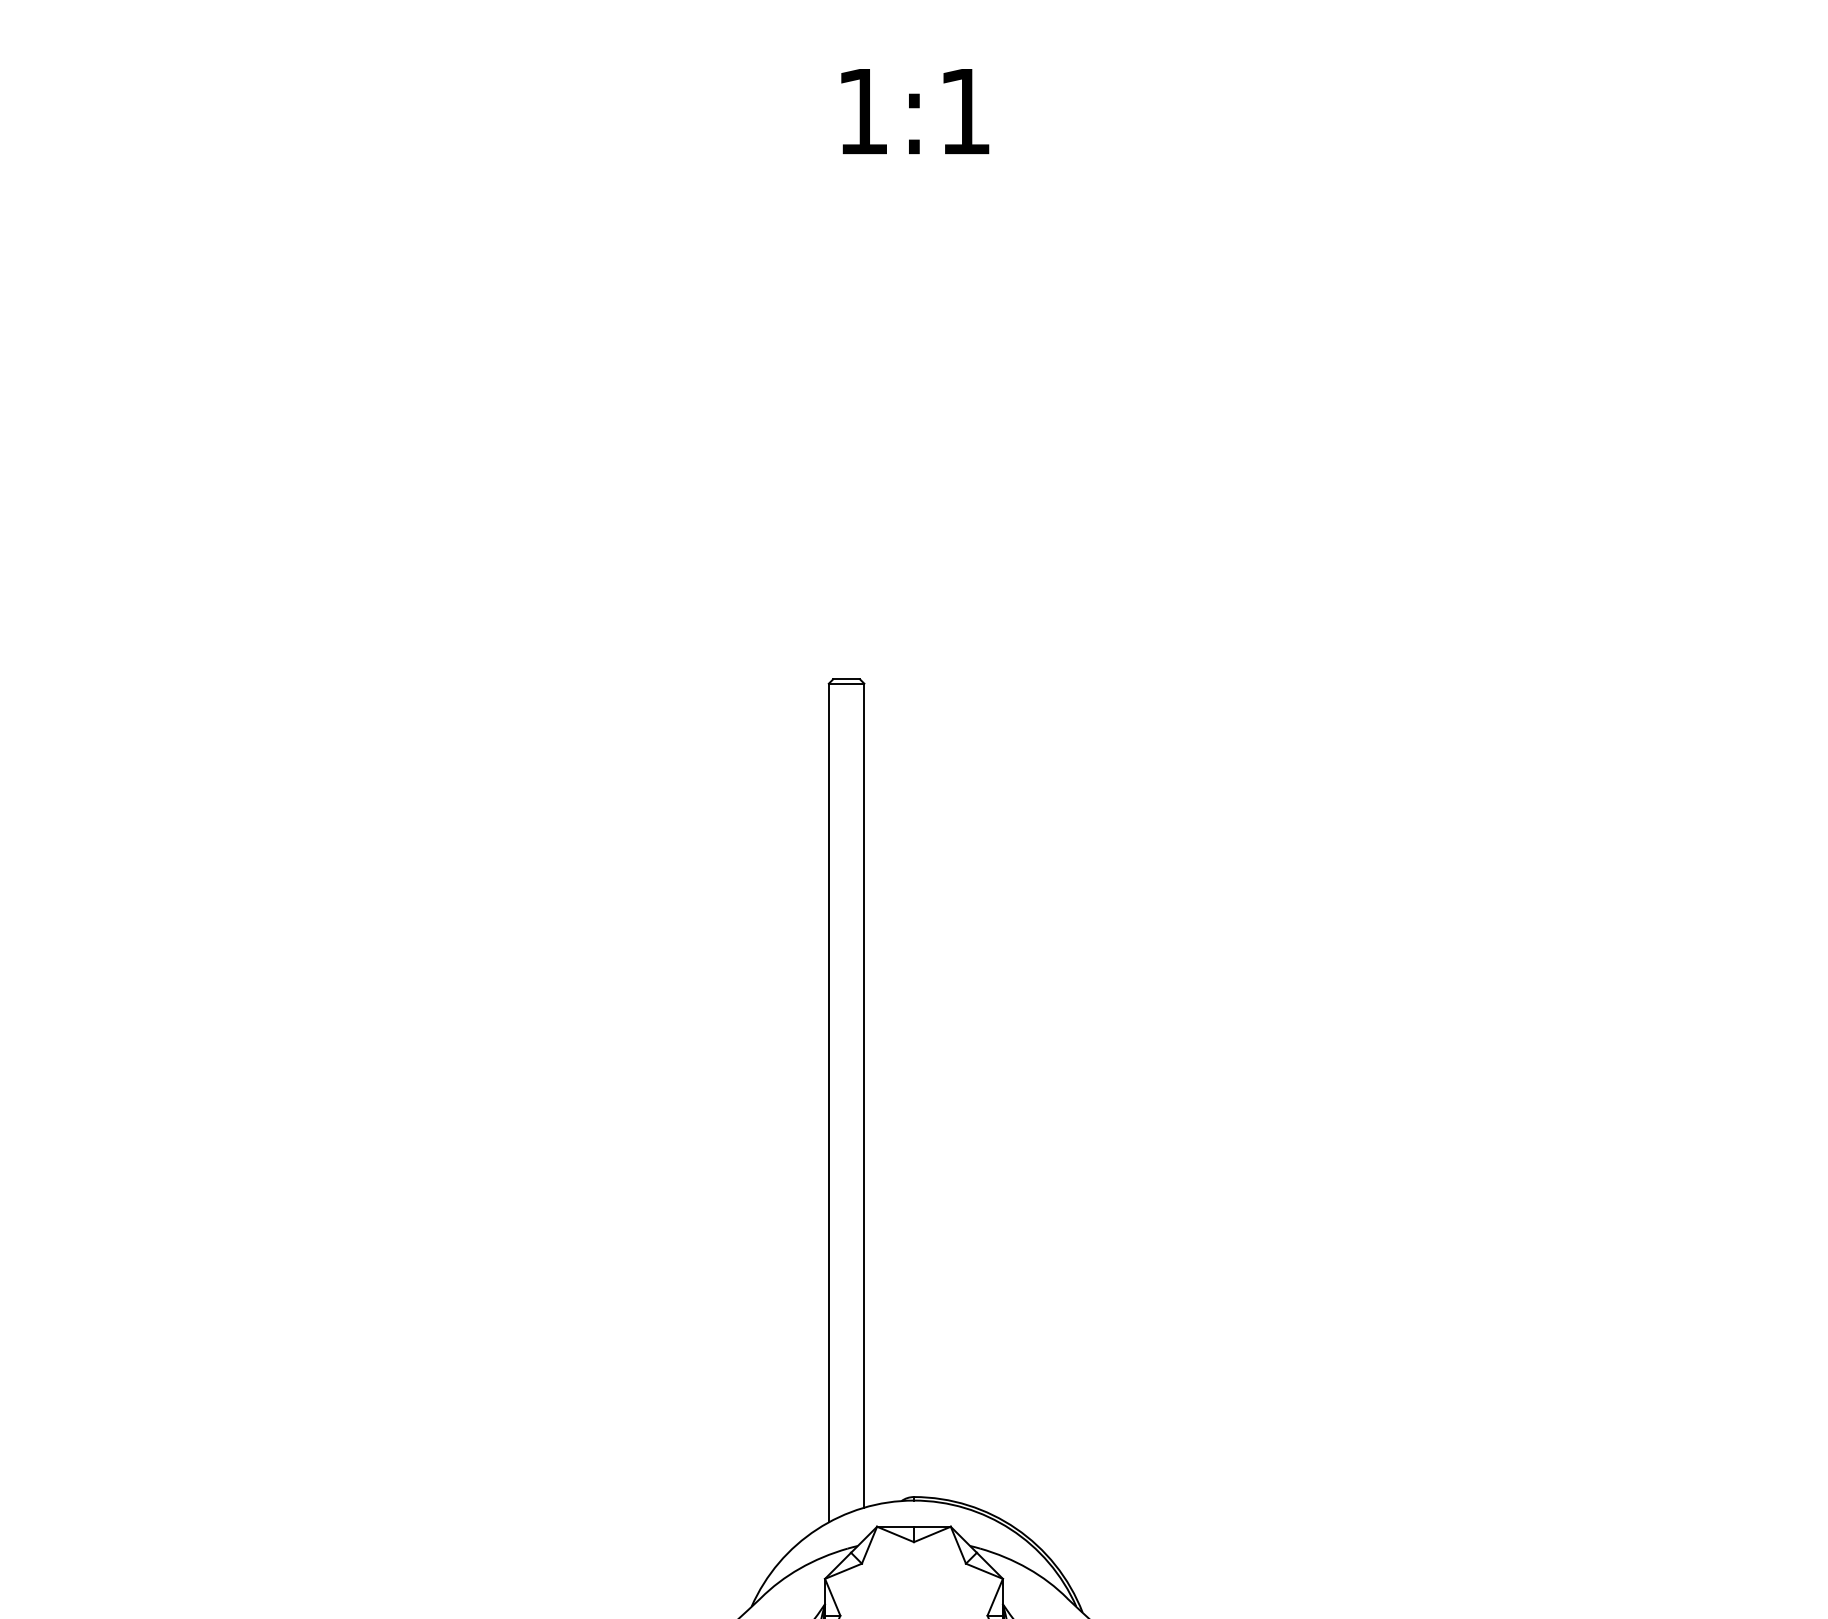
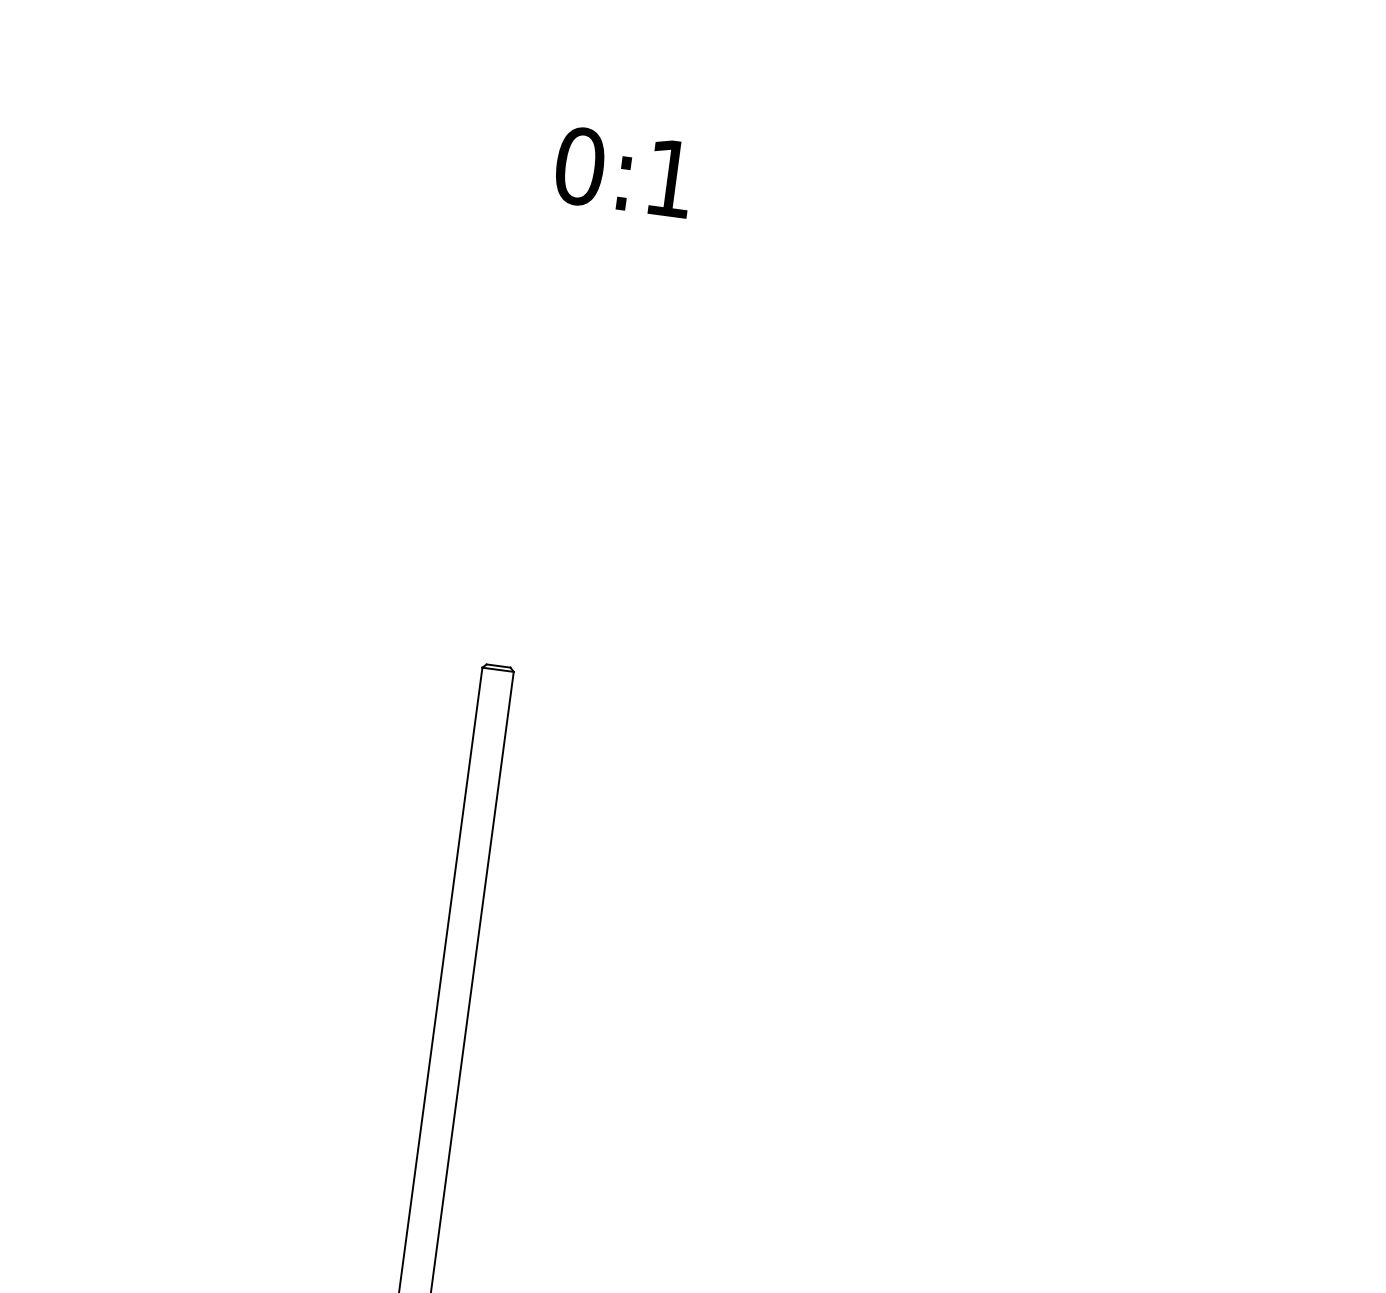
text: (862, 111) -> (579, 166), 1:1 -> 0:1

